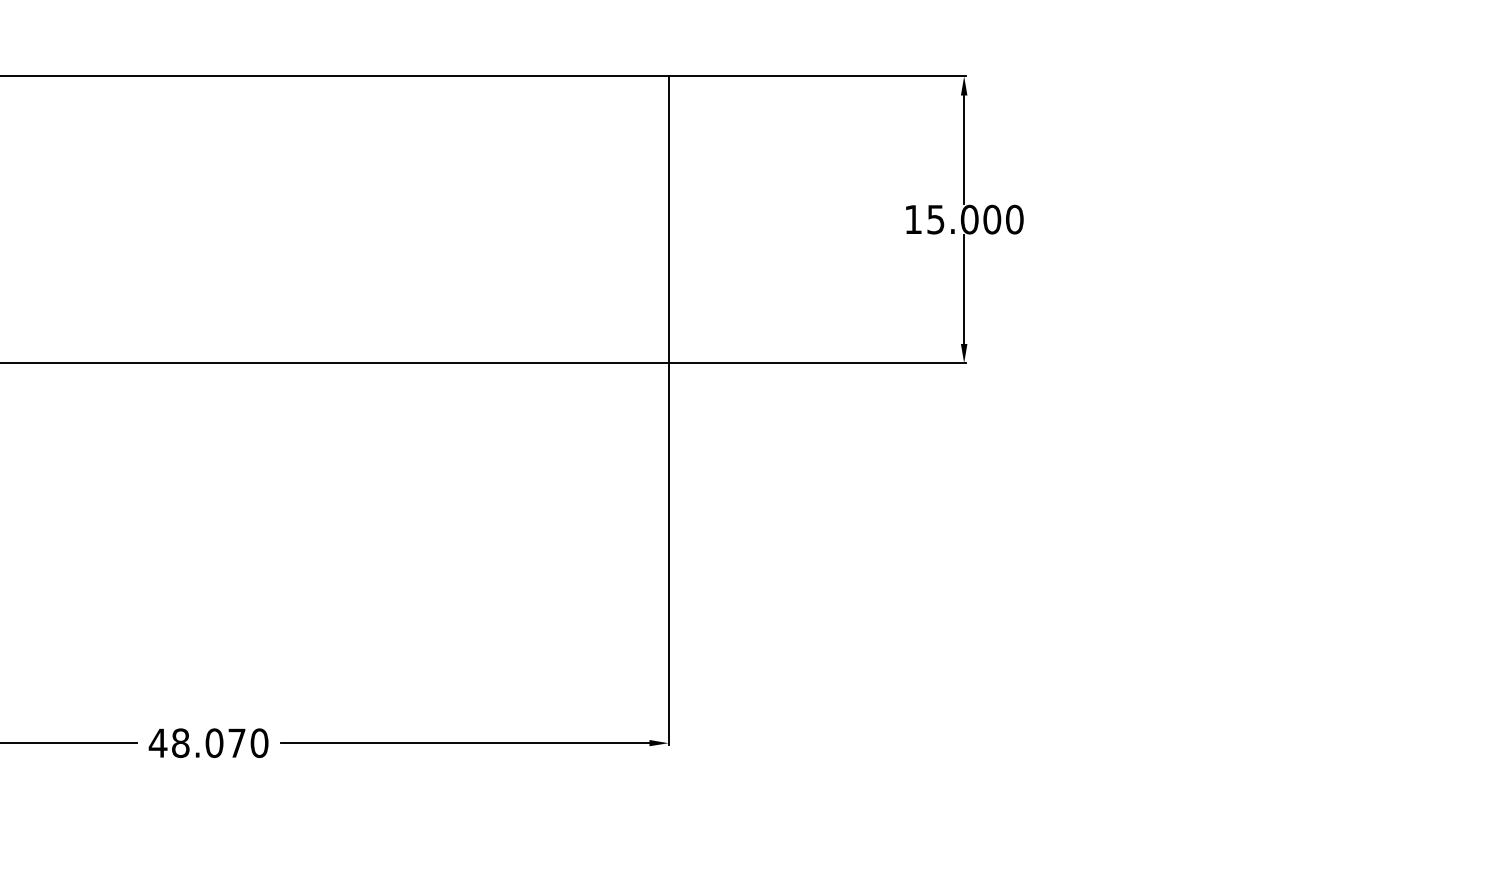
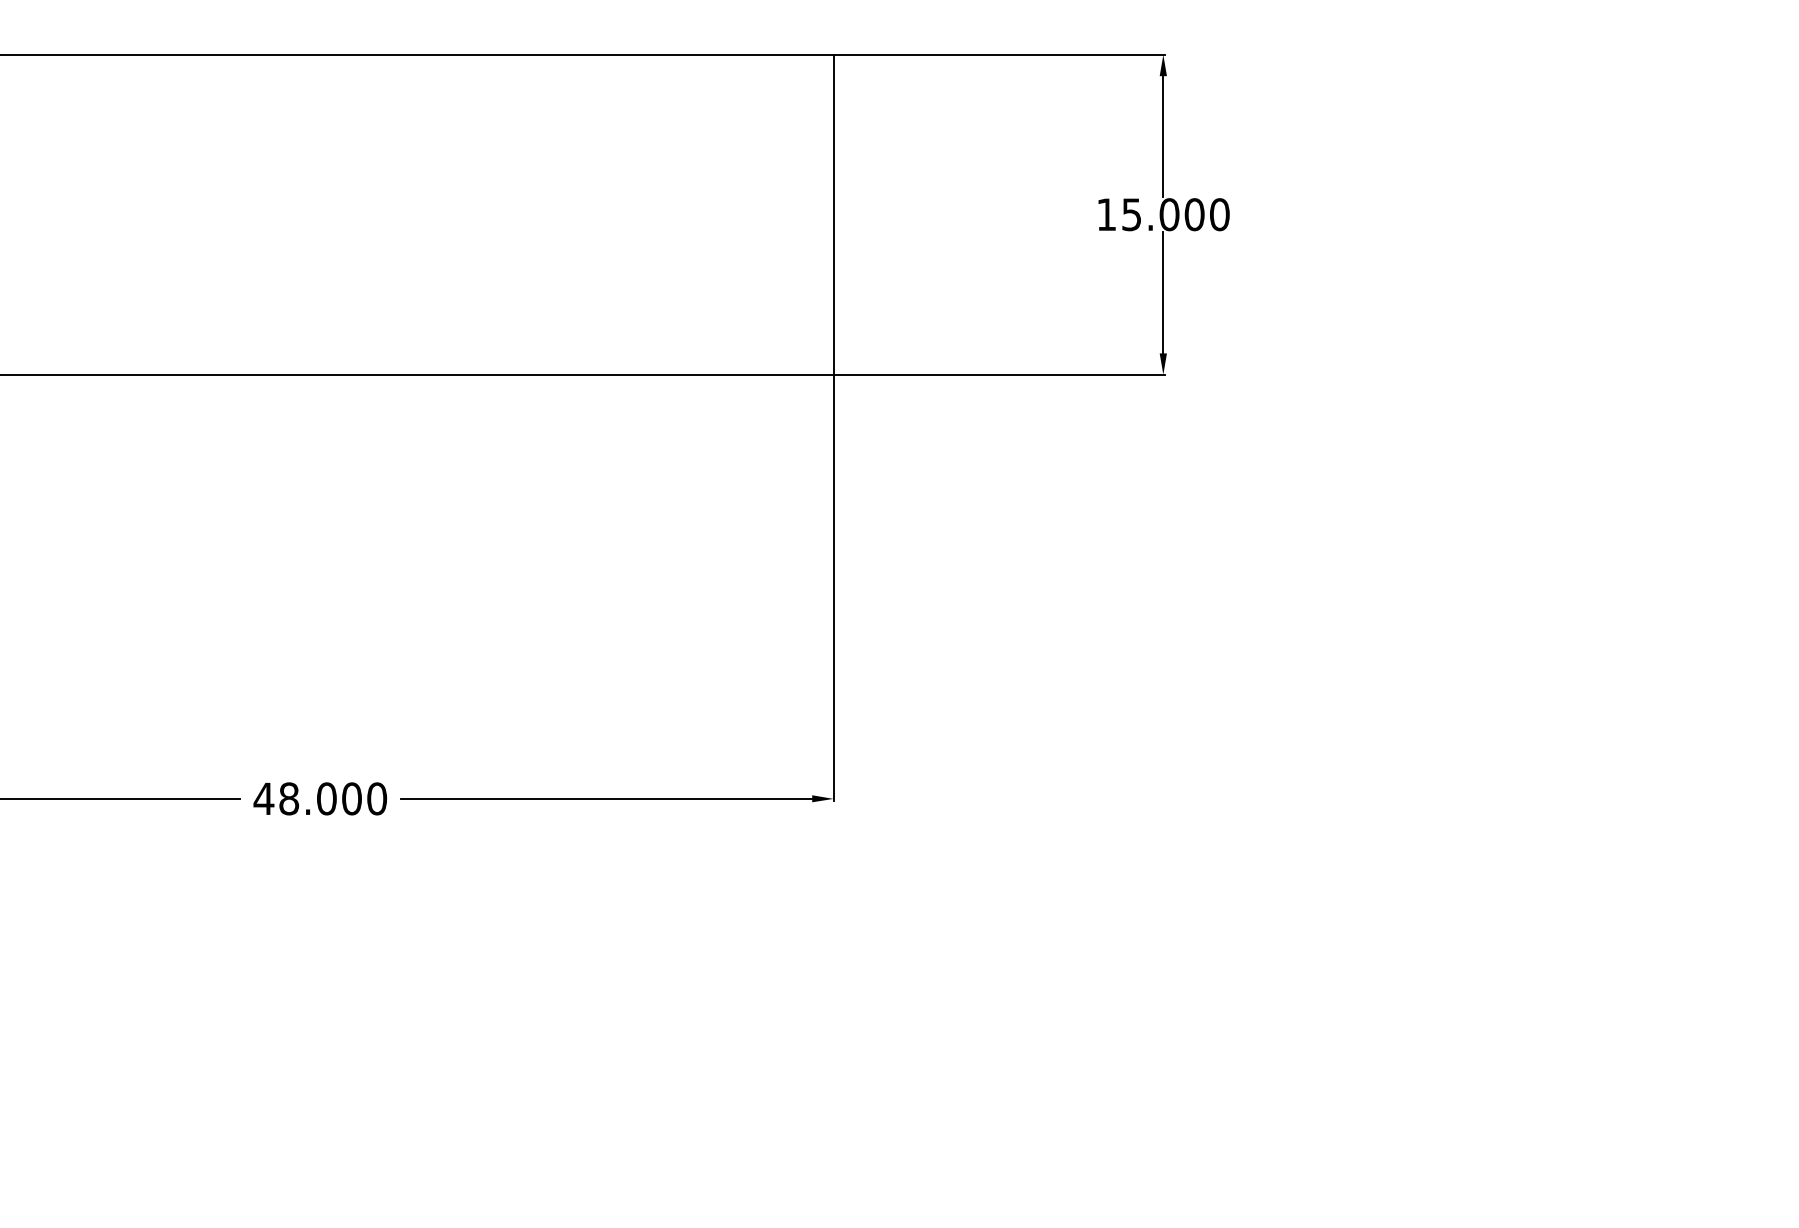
text: (236, 742) -> (351, 798), 48.070 -> 48.000

